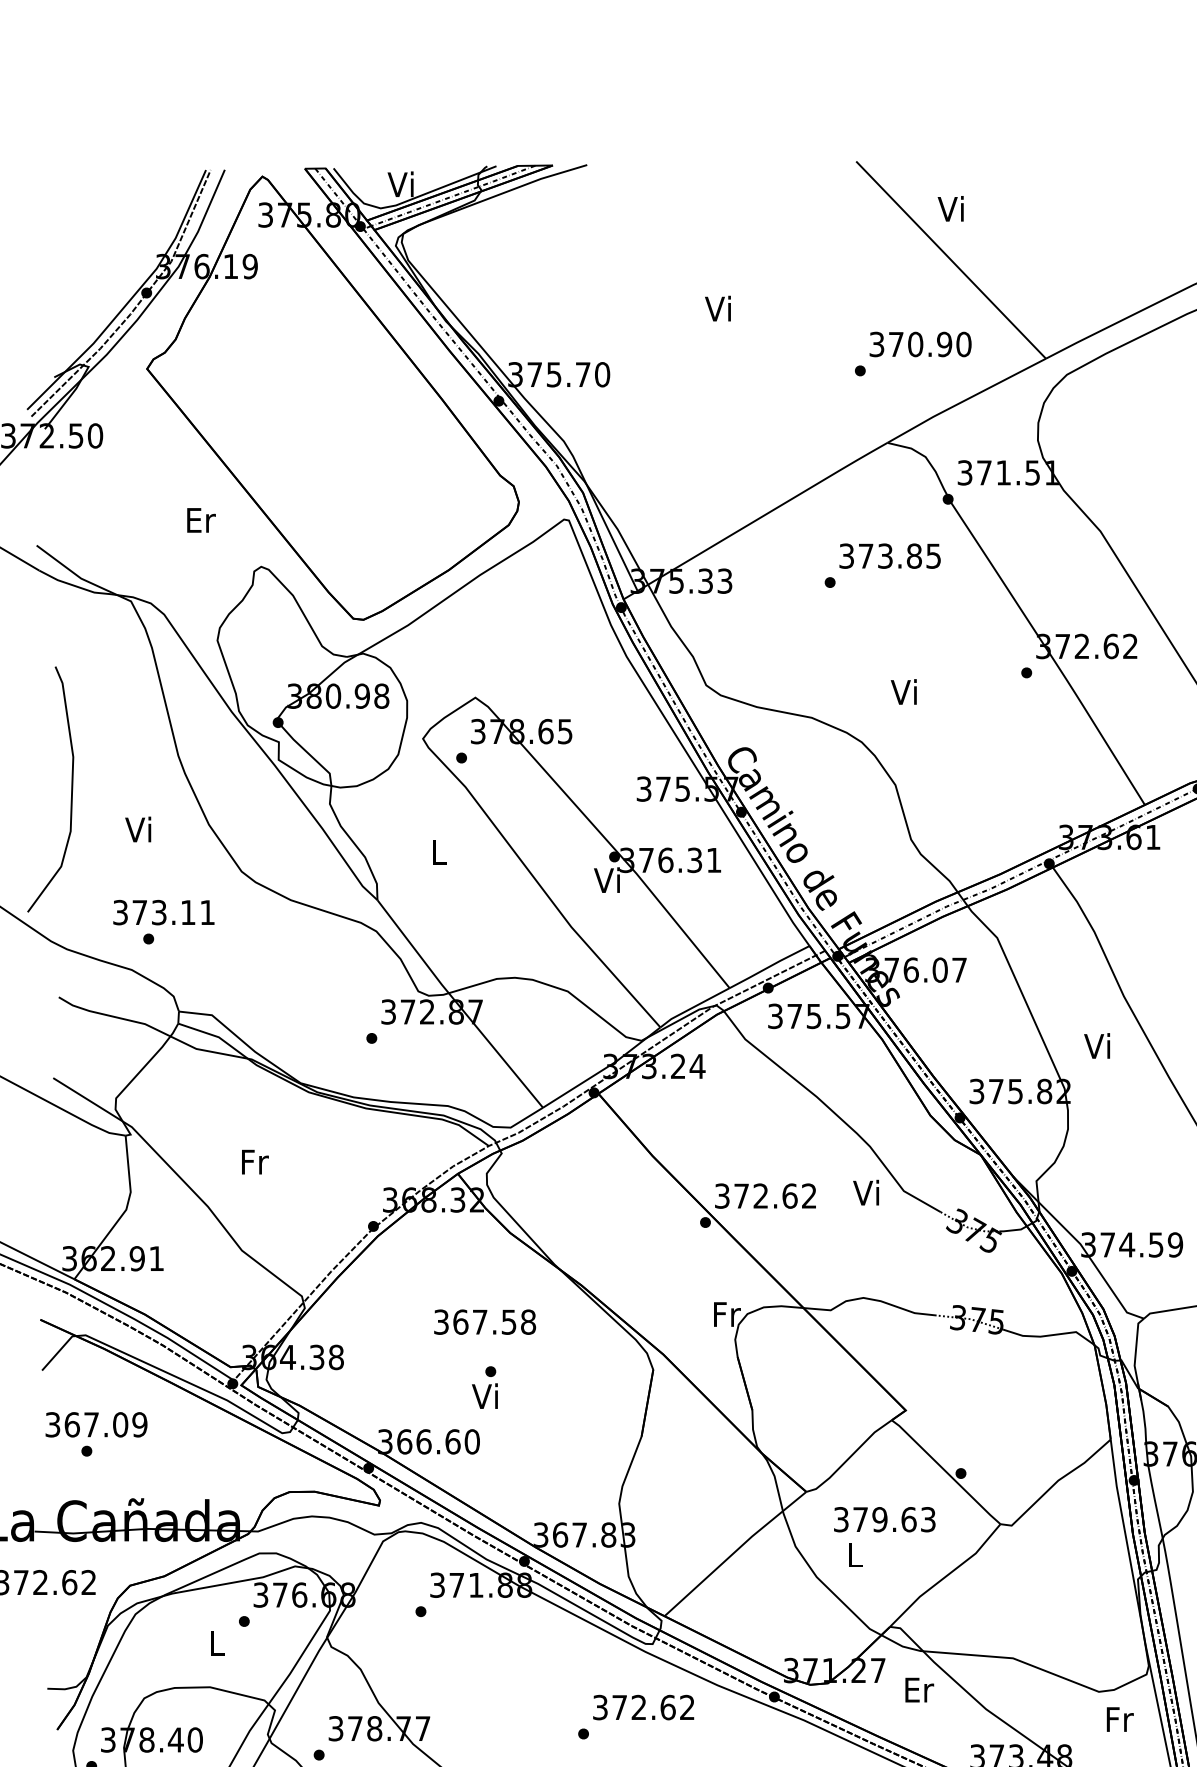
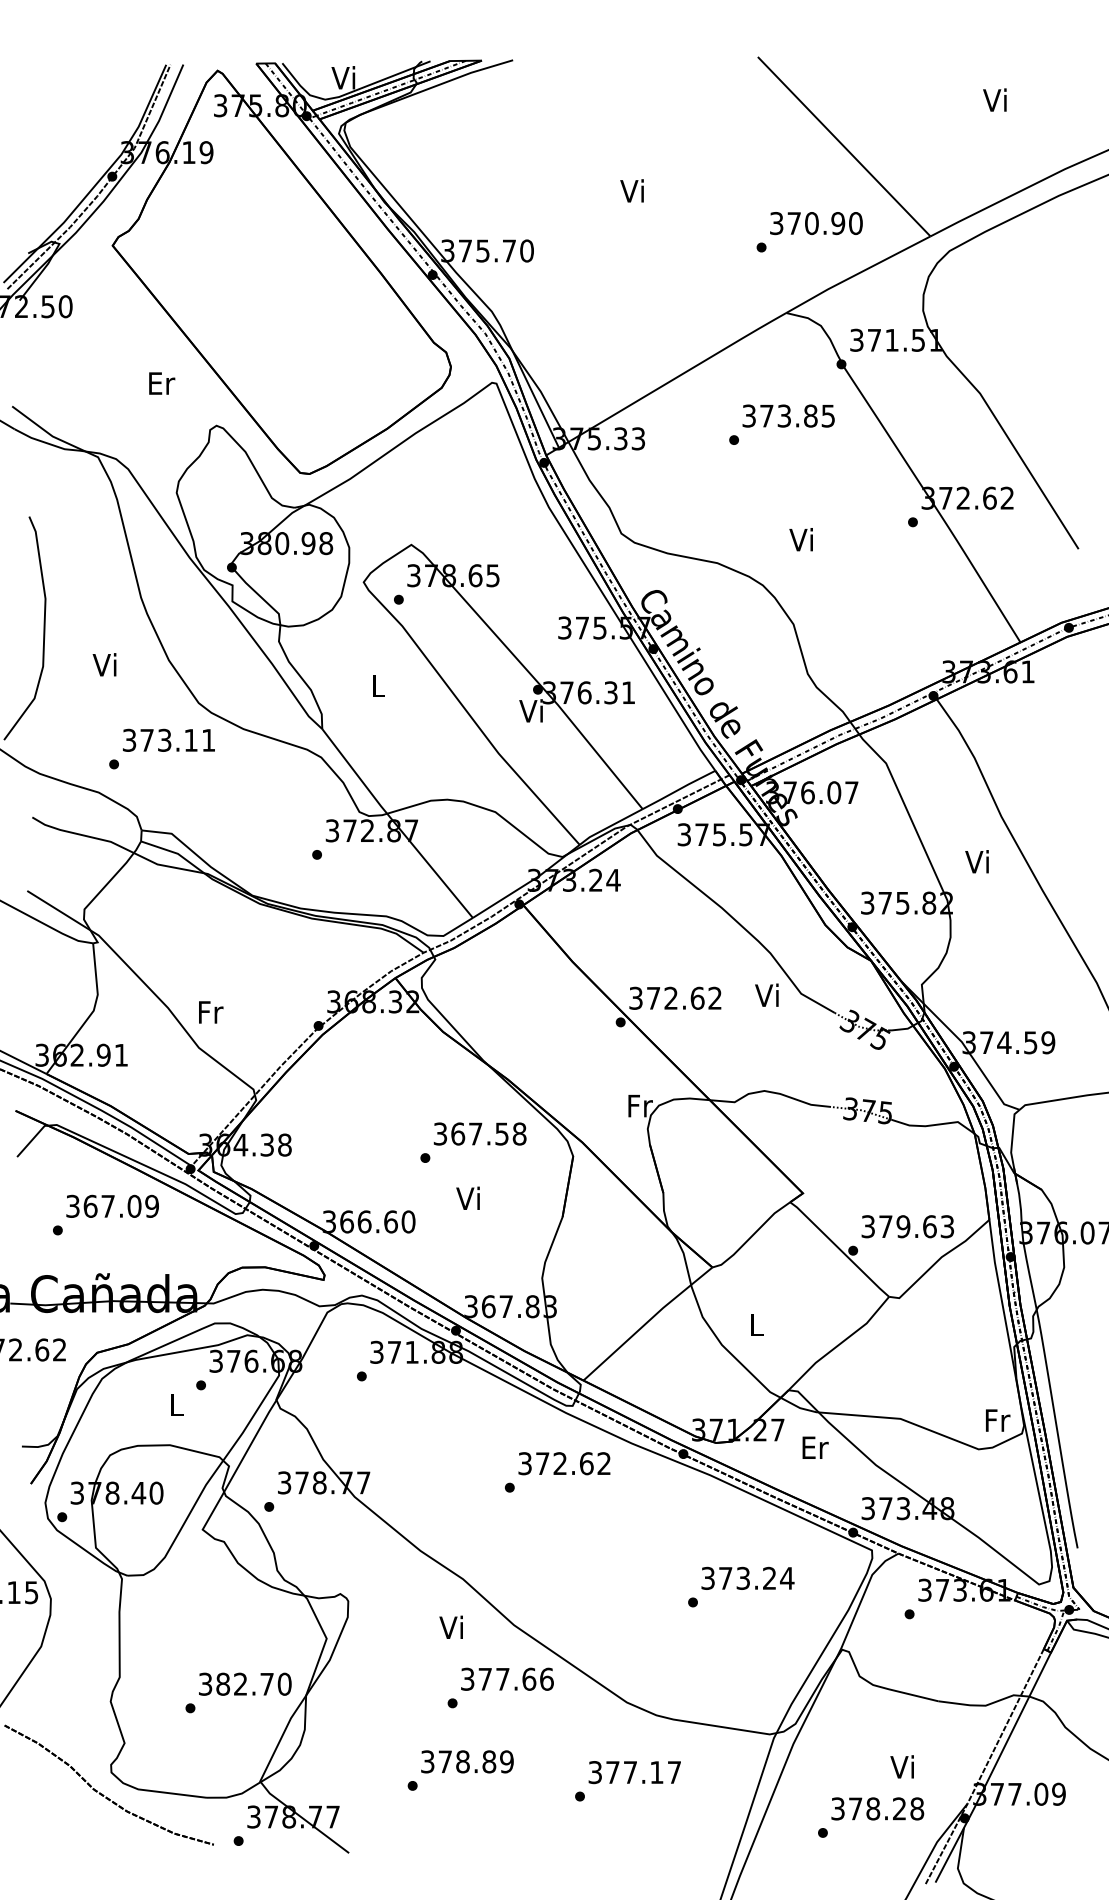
text: (950, 208) -> (994, 99), moved
text: (163, 911) -> (168, 739), moved
text: (255, 1162) -> (211, 1012), moved
text: (484, 1321) -> (479, 1133), moved
text: (484, 1395) -> (467, 1197), moved
text: (96, 1423) -> (112, 1205), moved
text: (884, 1519) -> (907, 1226), moved
text: (1120, 1719) -> (998, 1420), moved

